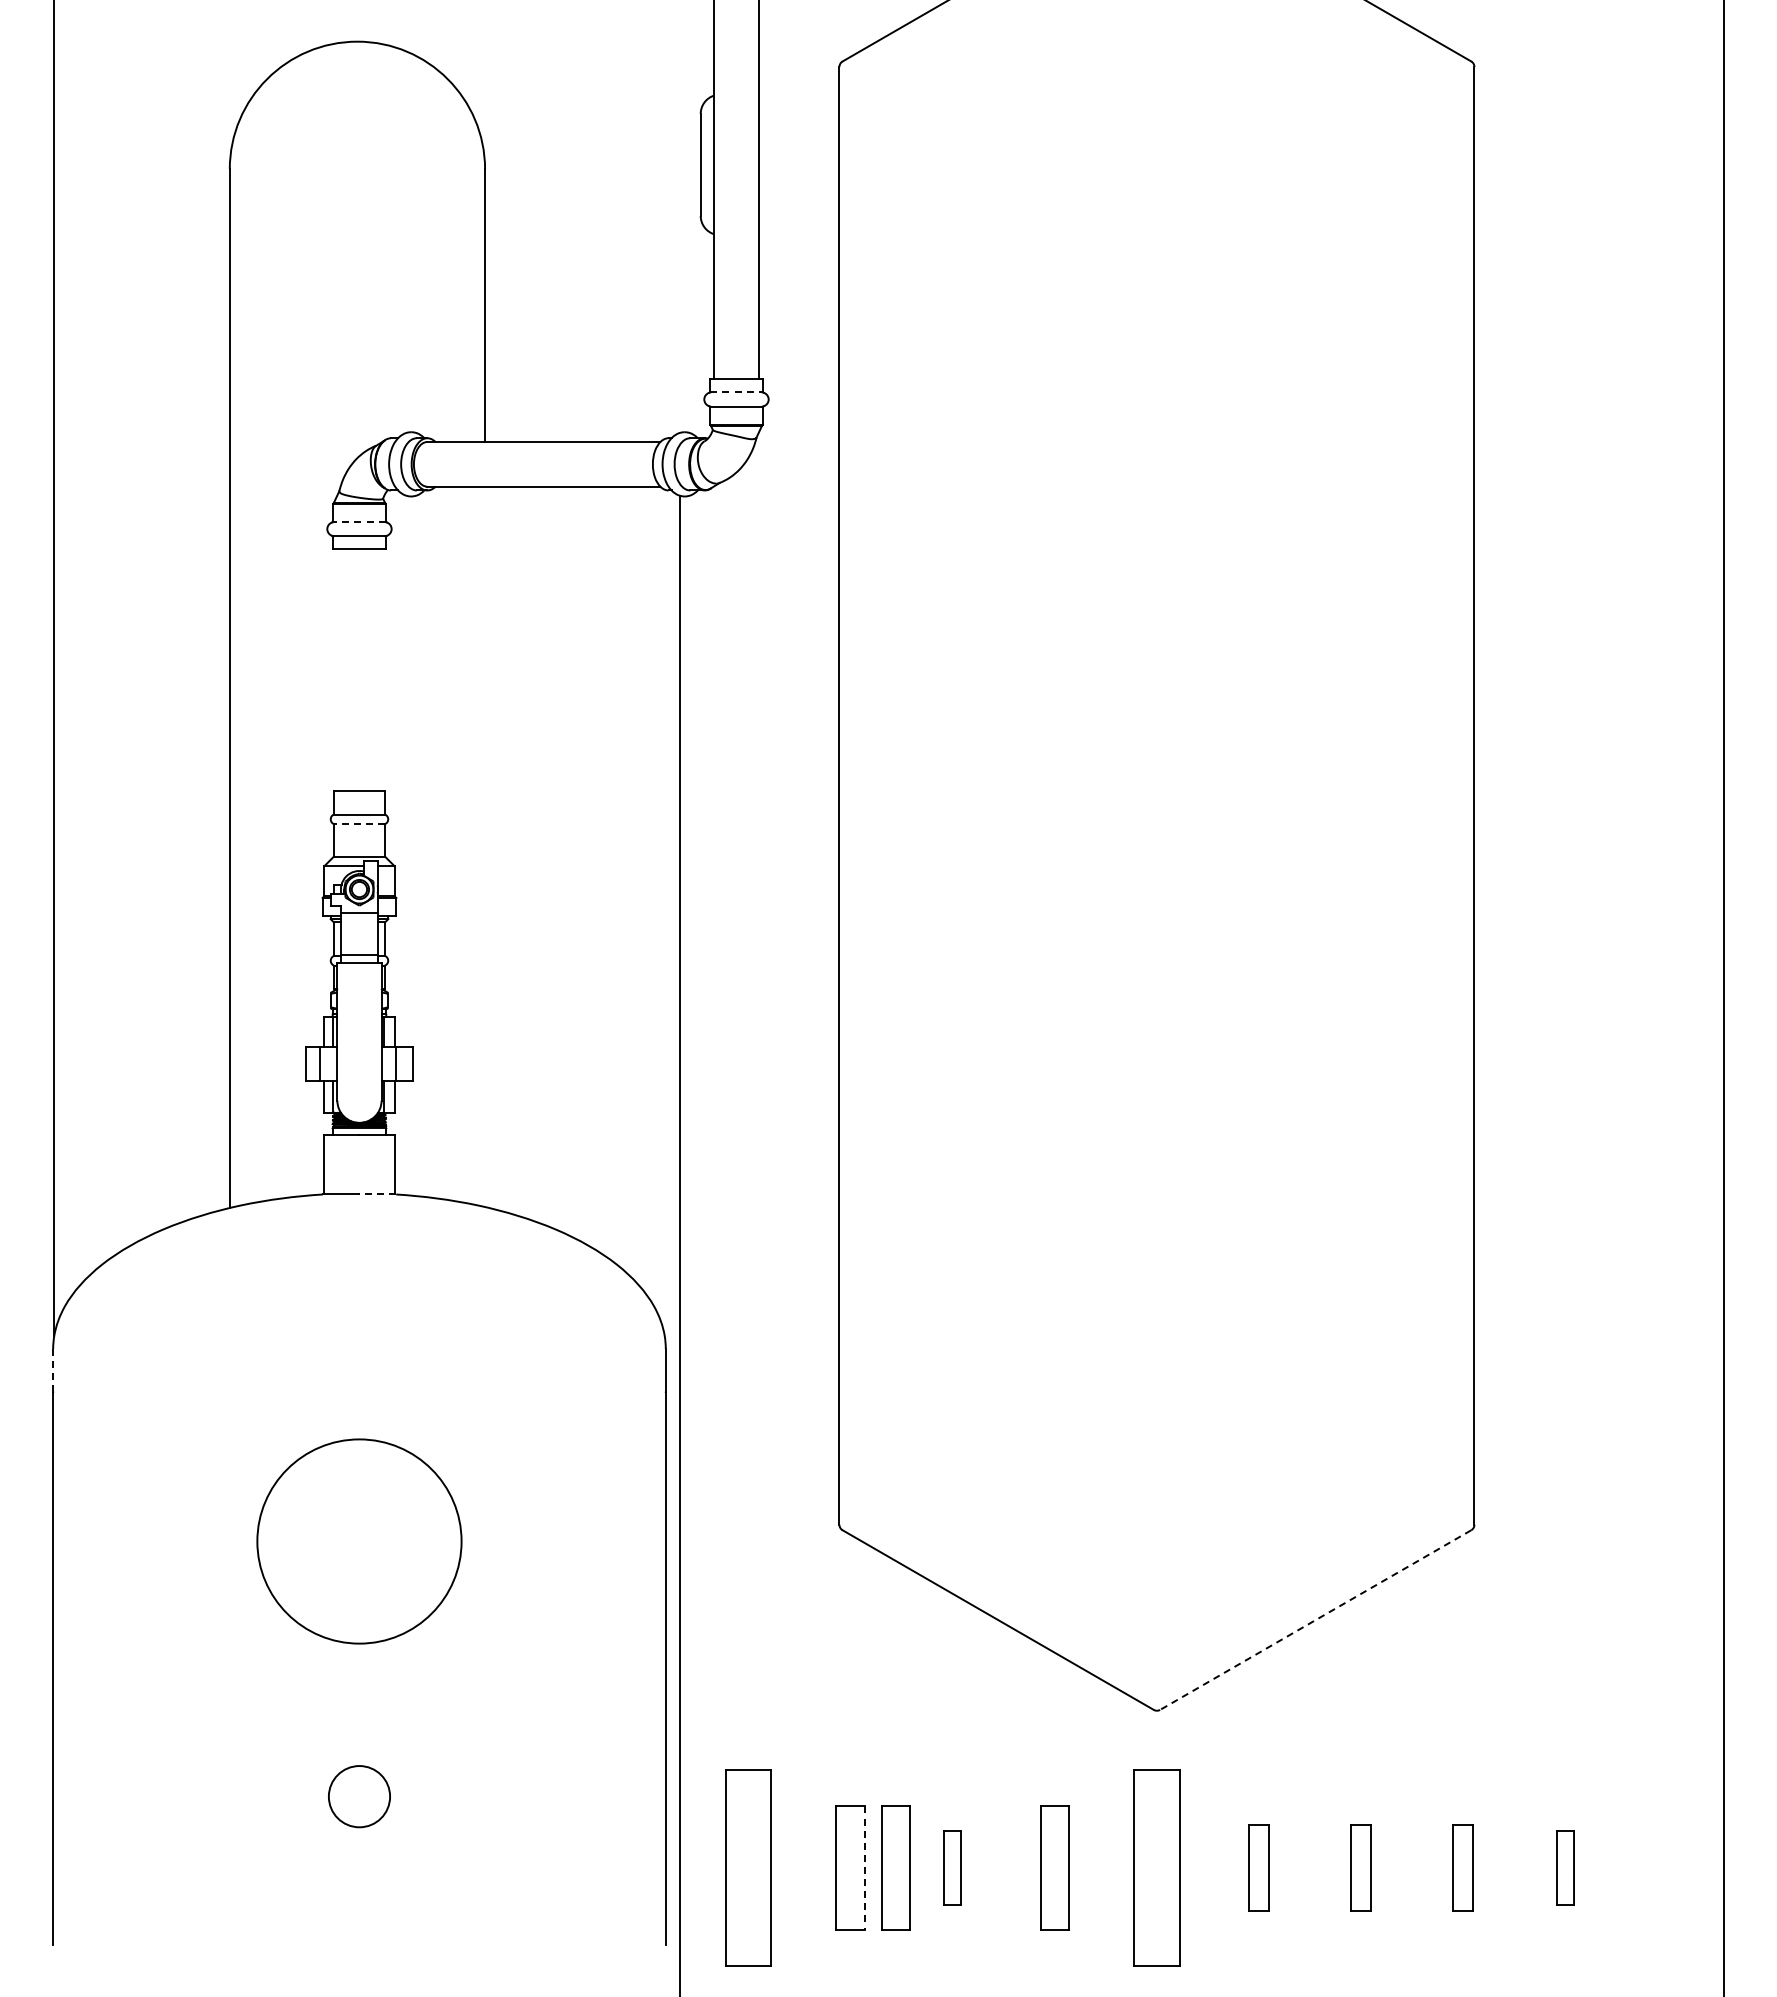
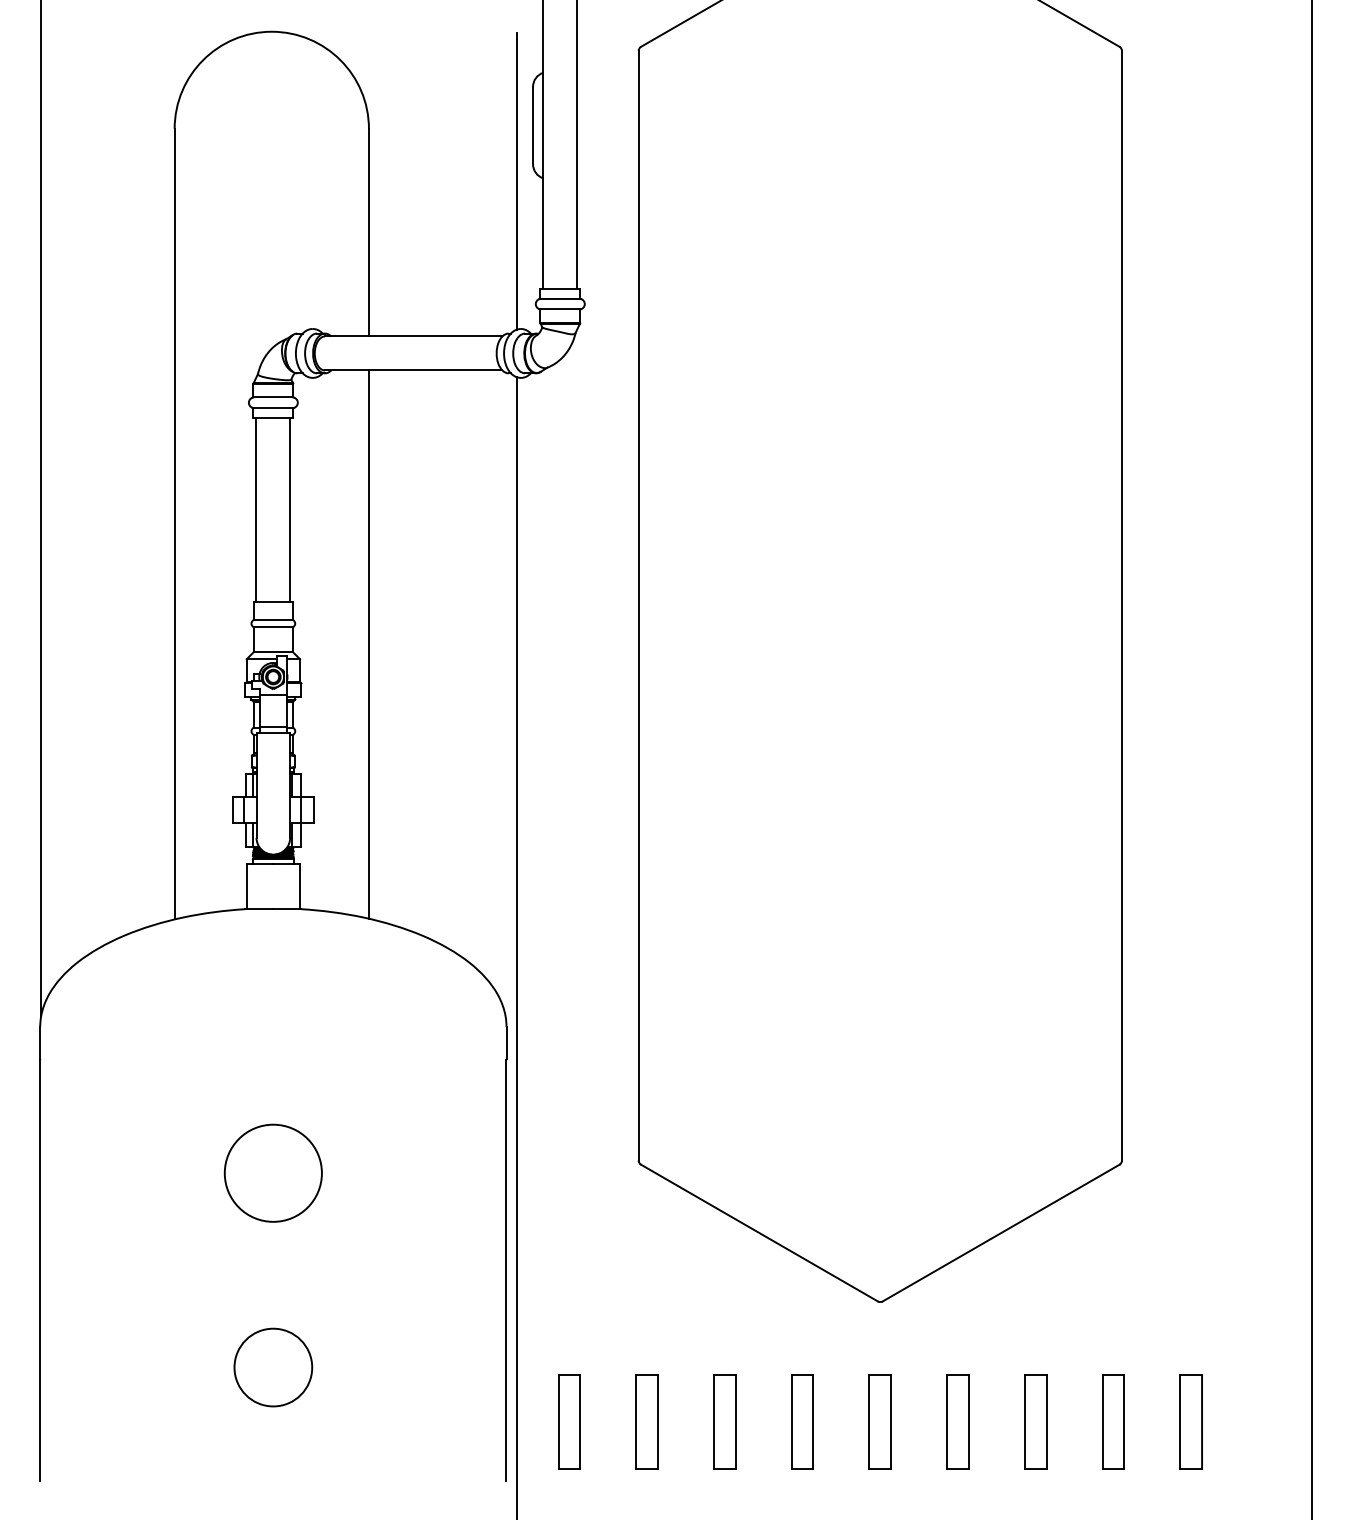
line: (679, 238) -> (516, 181), added
line: (736, 392) -> (560, 298), dashed -> solid
line: (358, 522) -> (272, 397), dashed -> solid
line: (337, 670) -> (256, 510), added
line: (381, 670) -> (290, 510), added
line: (359, 824) -> (273, 627), dashed -> solid
line: (485, 846) -> (369, 644), added
line: (377, 1194) -> (287, 909), dashed -> solid
line: (53, 1370) -> (40, 1043), dashed -> solid
circle: (359, 1541) -> (273, 1173), size x0.62
line: (1315, 1620) -> (1000, 1233), dashed -> solid
circle: (359, 1796) -> (273, 1367), size x1.67
part: (748, 1867) -> (569, 1421), size x0.62
part: (895, 1867) -> (681, 1421), removed
part: (952, 1867) -> (724, 1421), size x1.67
part: (1156, 1867) -> (879, 1421), size x0.62
part: (1258, 1867) -> (957, 1421), size x1.43
part: (1360, 1867) -> (1035, 1421), size x1.43
part: (1463, 1867) -> (1113, 1421), size x1.43
part: (1565, 1867) -> (1191, 1421), size x1.67
line: (864, 1868) -> (657, 1422), dashed -> solid

